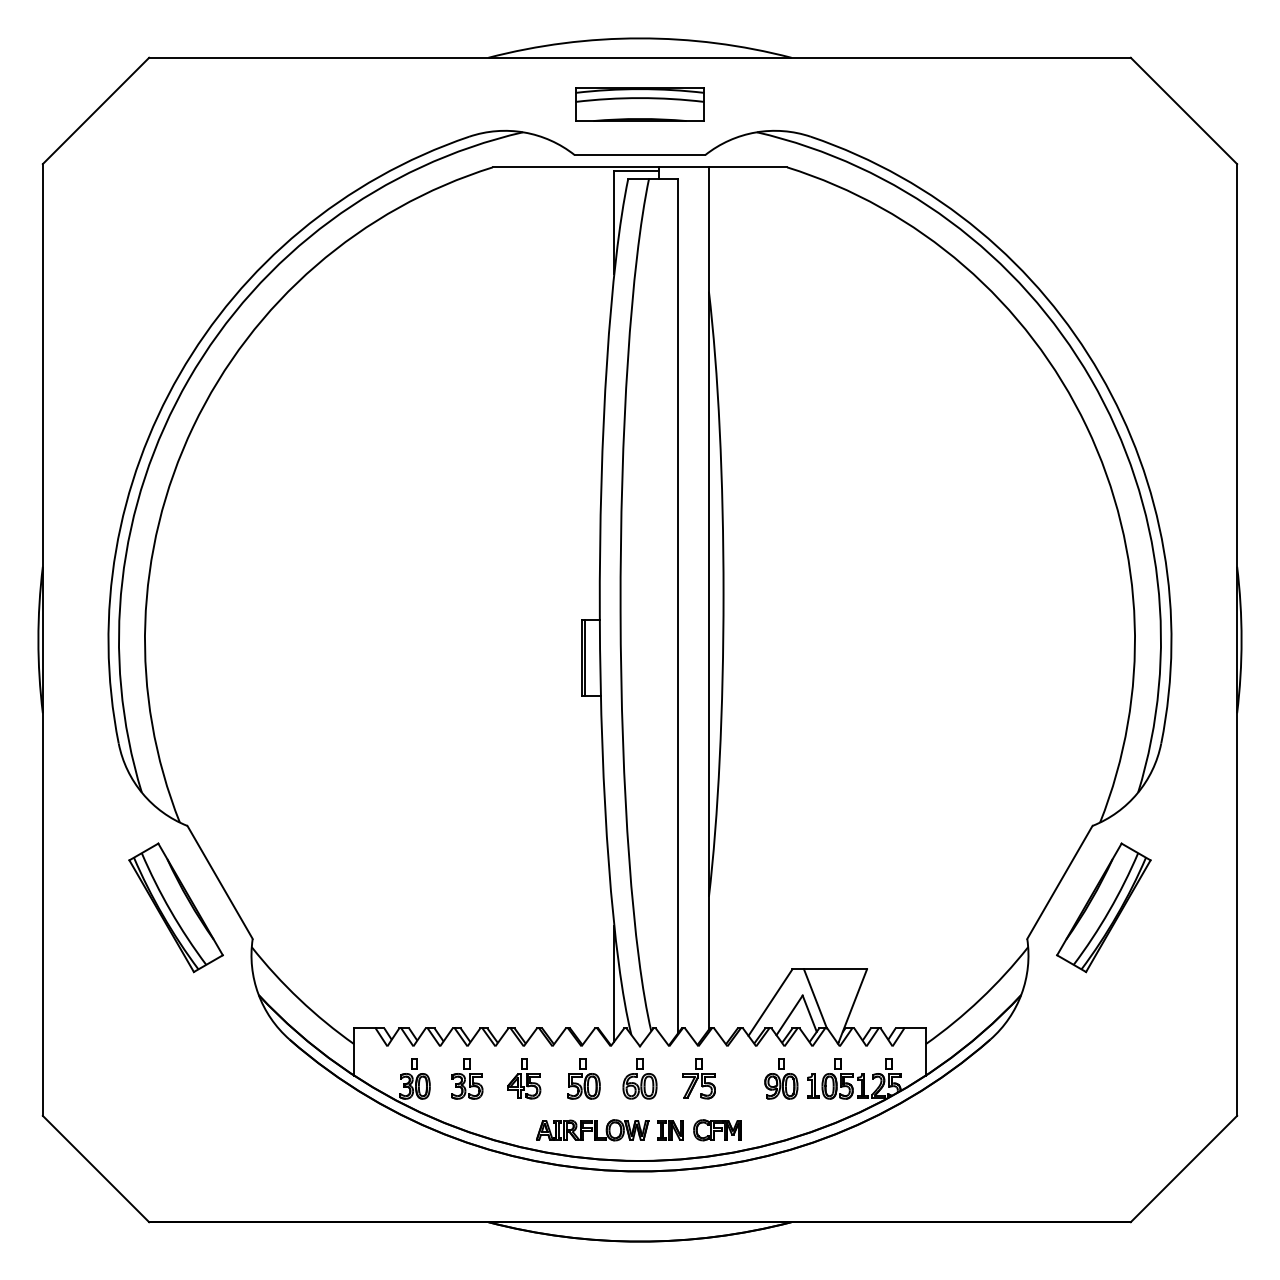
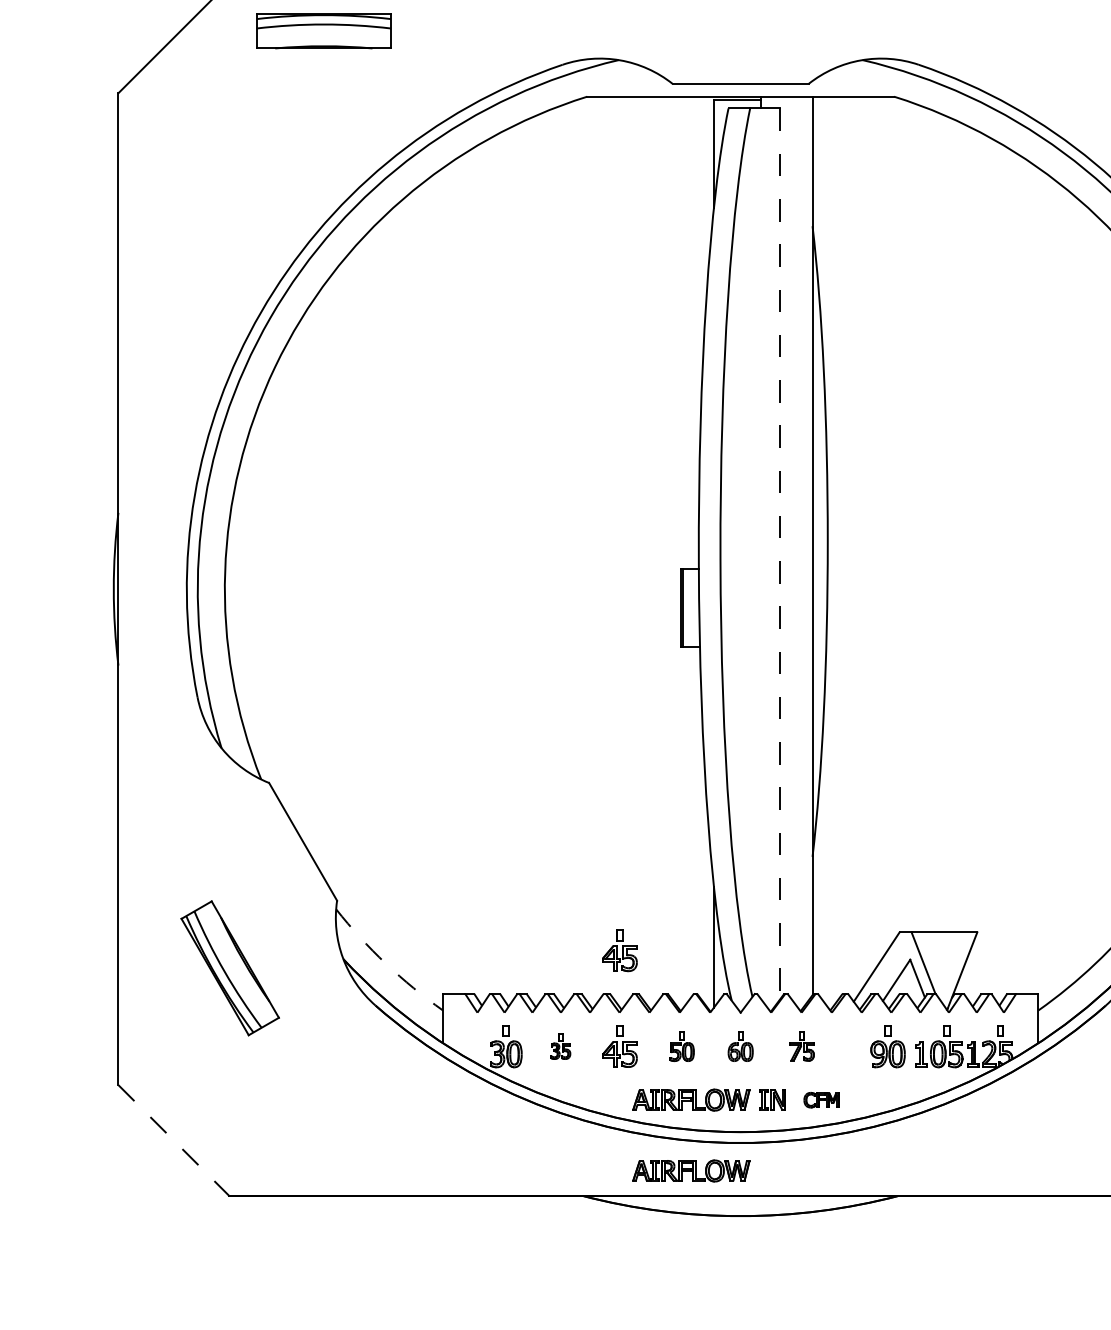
part: (639, 104) -> (323, 31), moved
line: (677, 606) -> (779, 554), solid -> dashed
part: (175, 907) -> (229, 968), moved
part: (524, 986) -> (620, 950), added
arc: (299, 999) -> (385, 963), solid -> dashed
part: (467, 1078) -> (560, 1046), size x0.6
part: (583, 1078) -> (681, 1046), size x0.7
part: (639, 1078) -> (740, 1046), size x0.7
part: (698, 1078) -> (801, 1046), size x0.7
part: (717, 1130) -> (821, 1100), size x0.7
line: (96, 1169) -> (174, 1141), solid -> dashed
part: (592, 1198) -> (691, 1171), added

